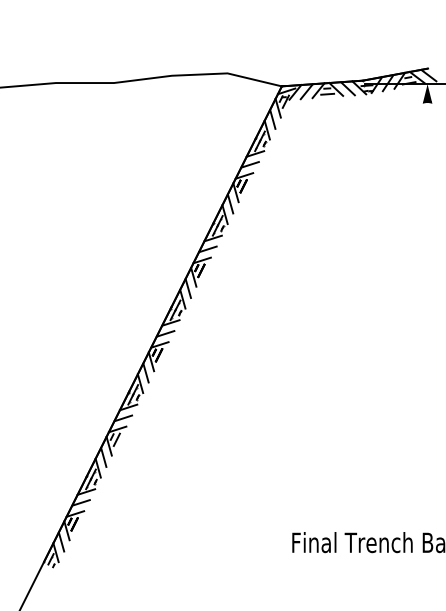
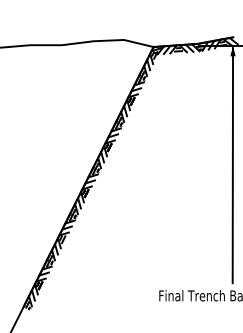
line: (426, 301) -> (232, 164), added

